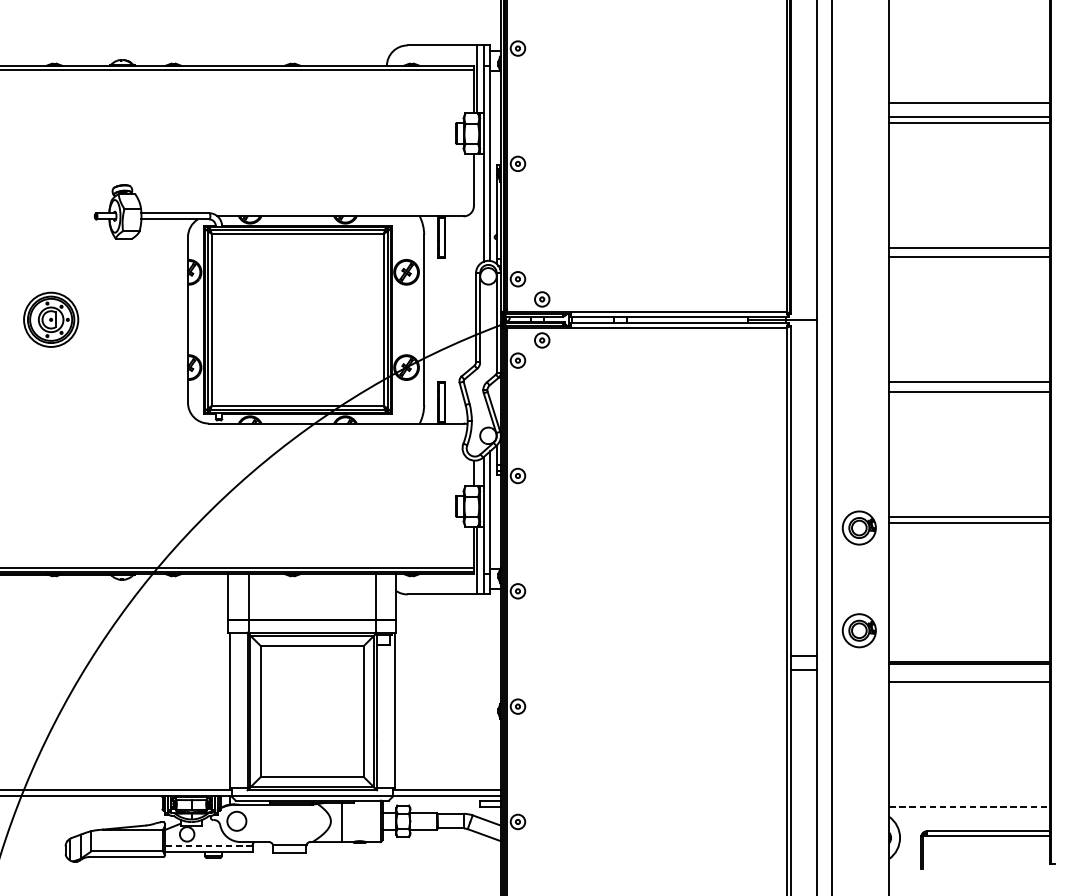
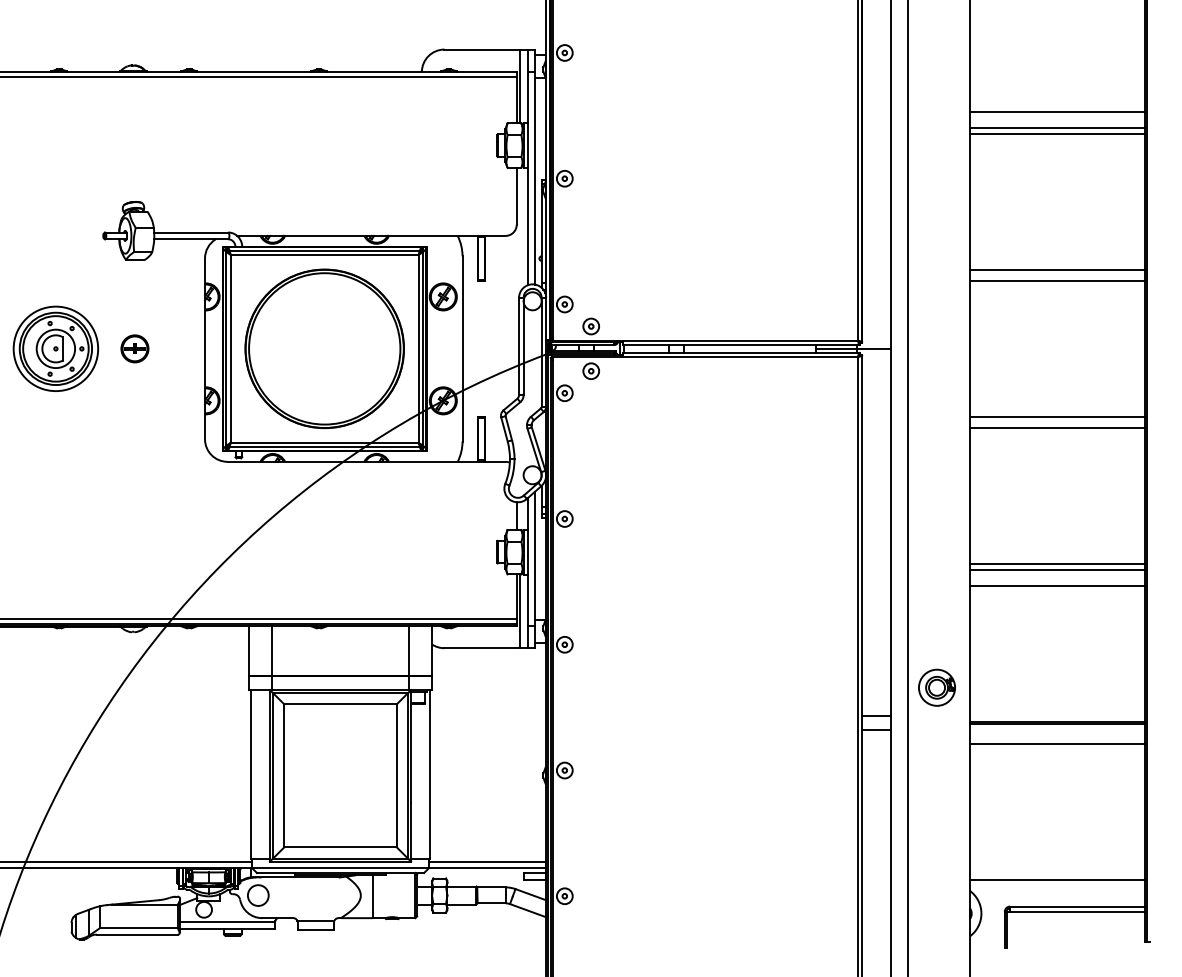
part: (50, 319) -> (55, 348), size x1.43
part: (123, 319) -> (134, 348), added
part: (297, 319) -> (324, 348), added
part: (858, 527) -> (936, 575), removed
line: (969, 536) -> (1057, 585), added
line: (969, 807) -> (1057, 880), dashed -> solid
line: (208, 846) -> (227, 922), dashed -> solid

